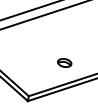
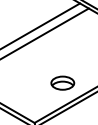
part: (64, 62) -> (62, 82), size x1.67

